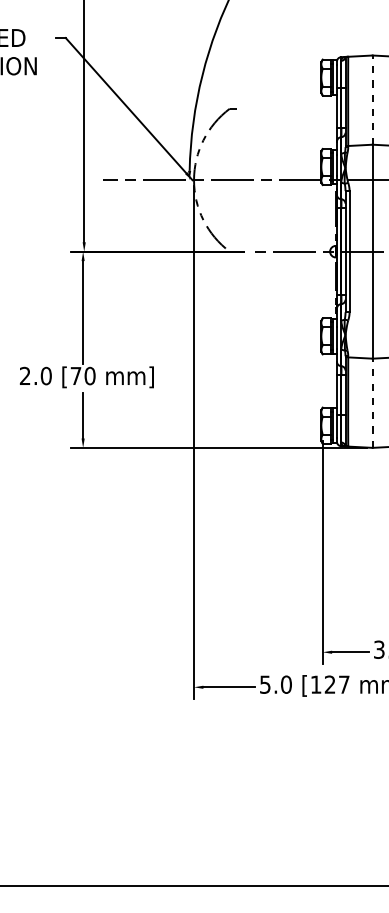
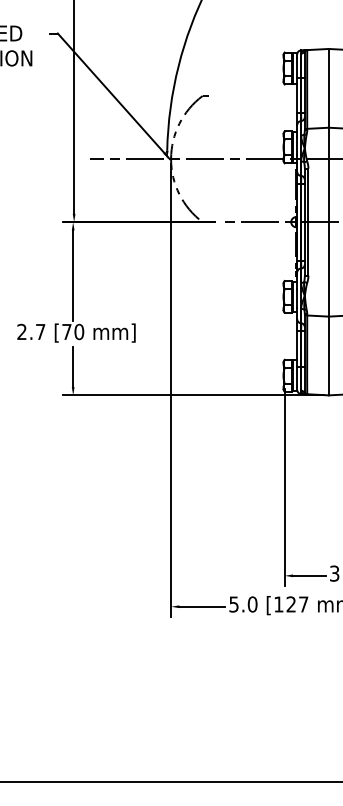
line: (372, 100) -> (328, 88), dashed -> solid
text: (45, 375) -> (39, 331), 2.0 -> 2.7
line: (372, 403) -> (328, 356), dashed -> solid

